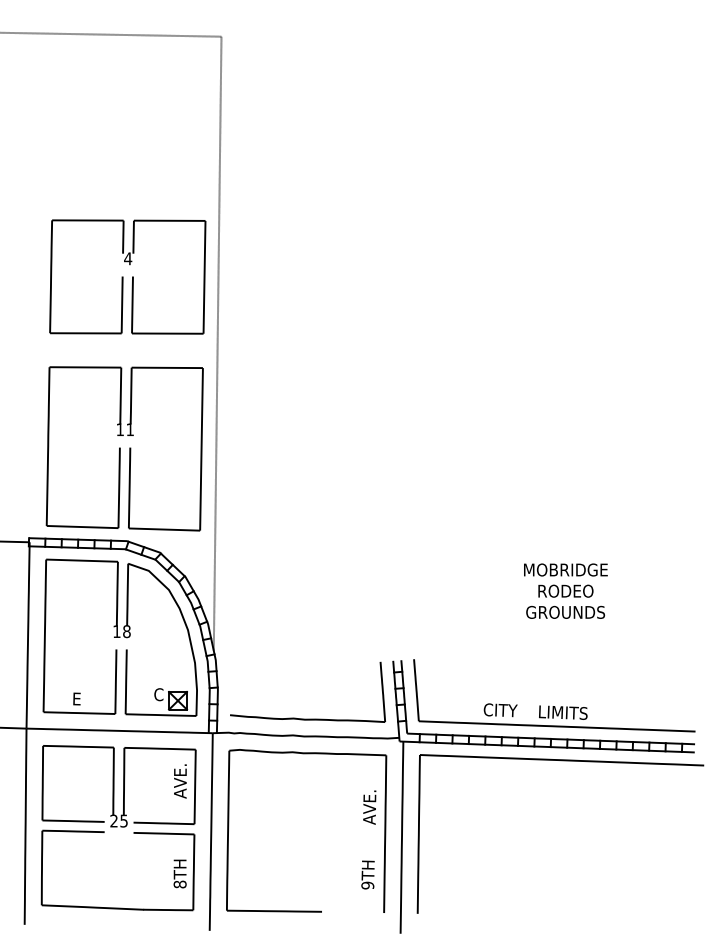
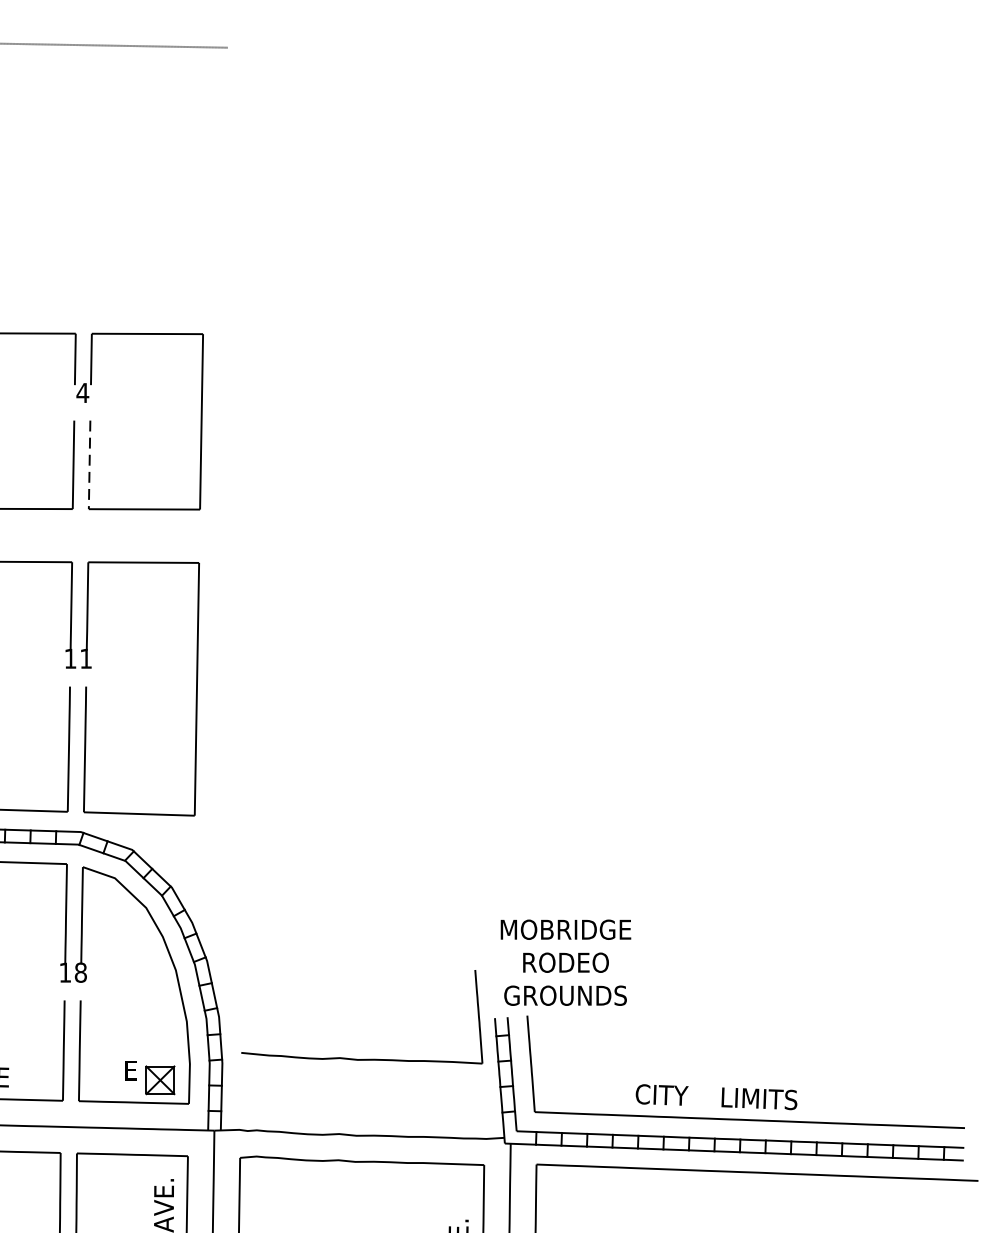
line: (132, 305) -> (89, 465), solid -> dashed
line: (217, 343) -> (221, 524), removed
text: (565, 590) -> (565, 961), moved
text: (158, 694) -> (130, 1070), C -> E
part: (307, 718) -> (361, 1058), moved

